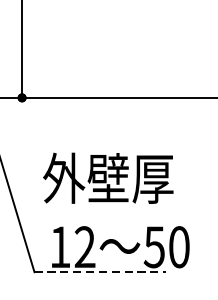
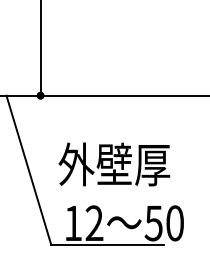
line: (101, 271) -> (108, 244), dashed -> solid

